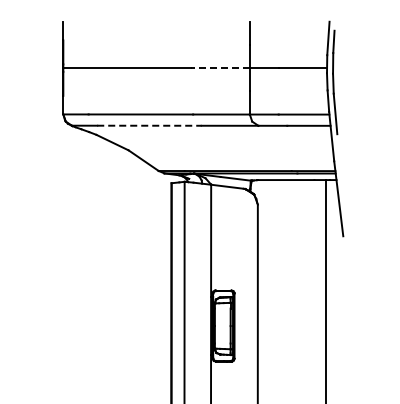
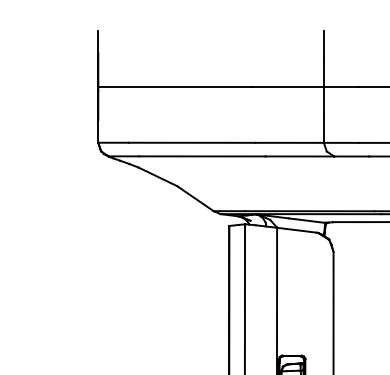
line: (220, 68) -> (288, 87), dashed -> solid
line: (149, 125) -> (202, 156), dashed -> solid

